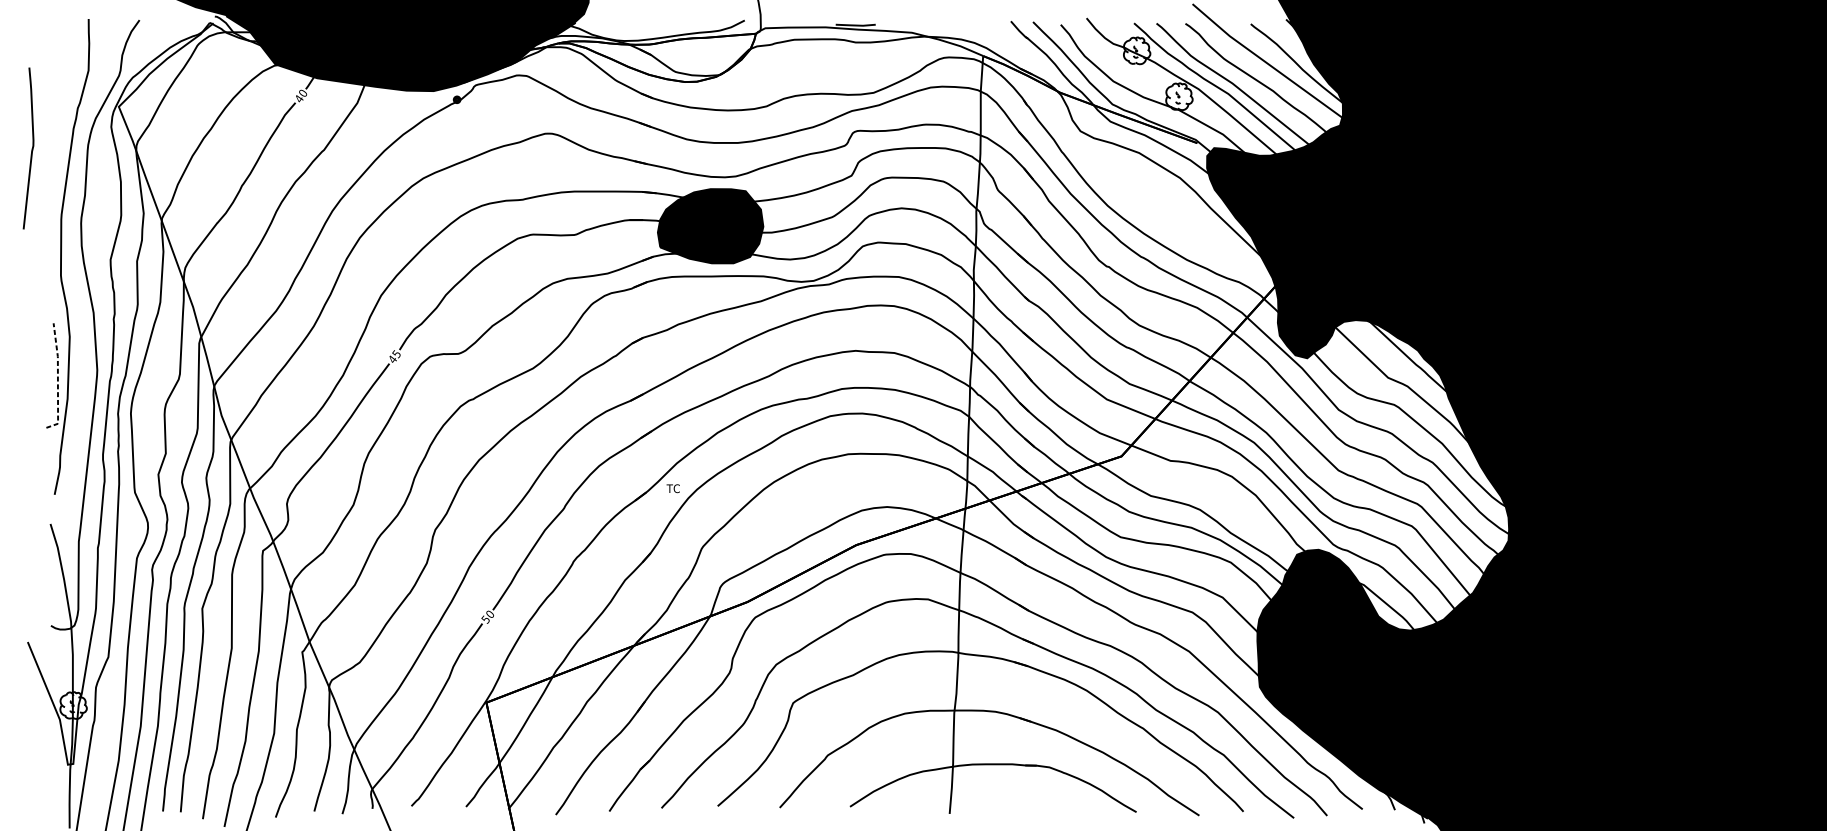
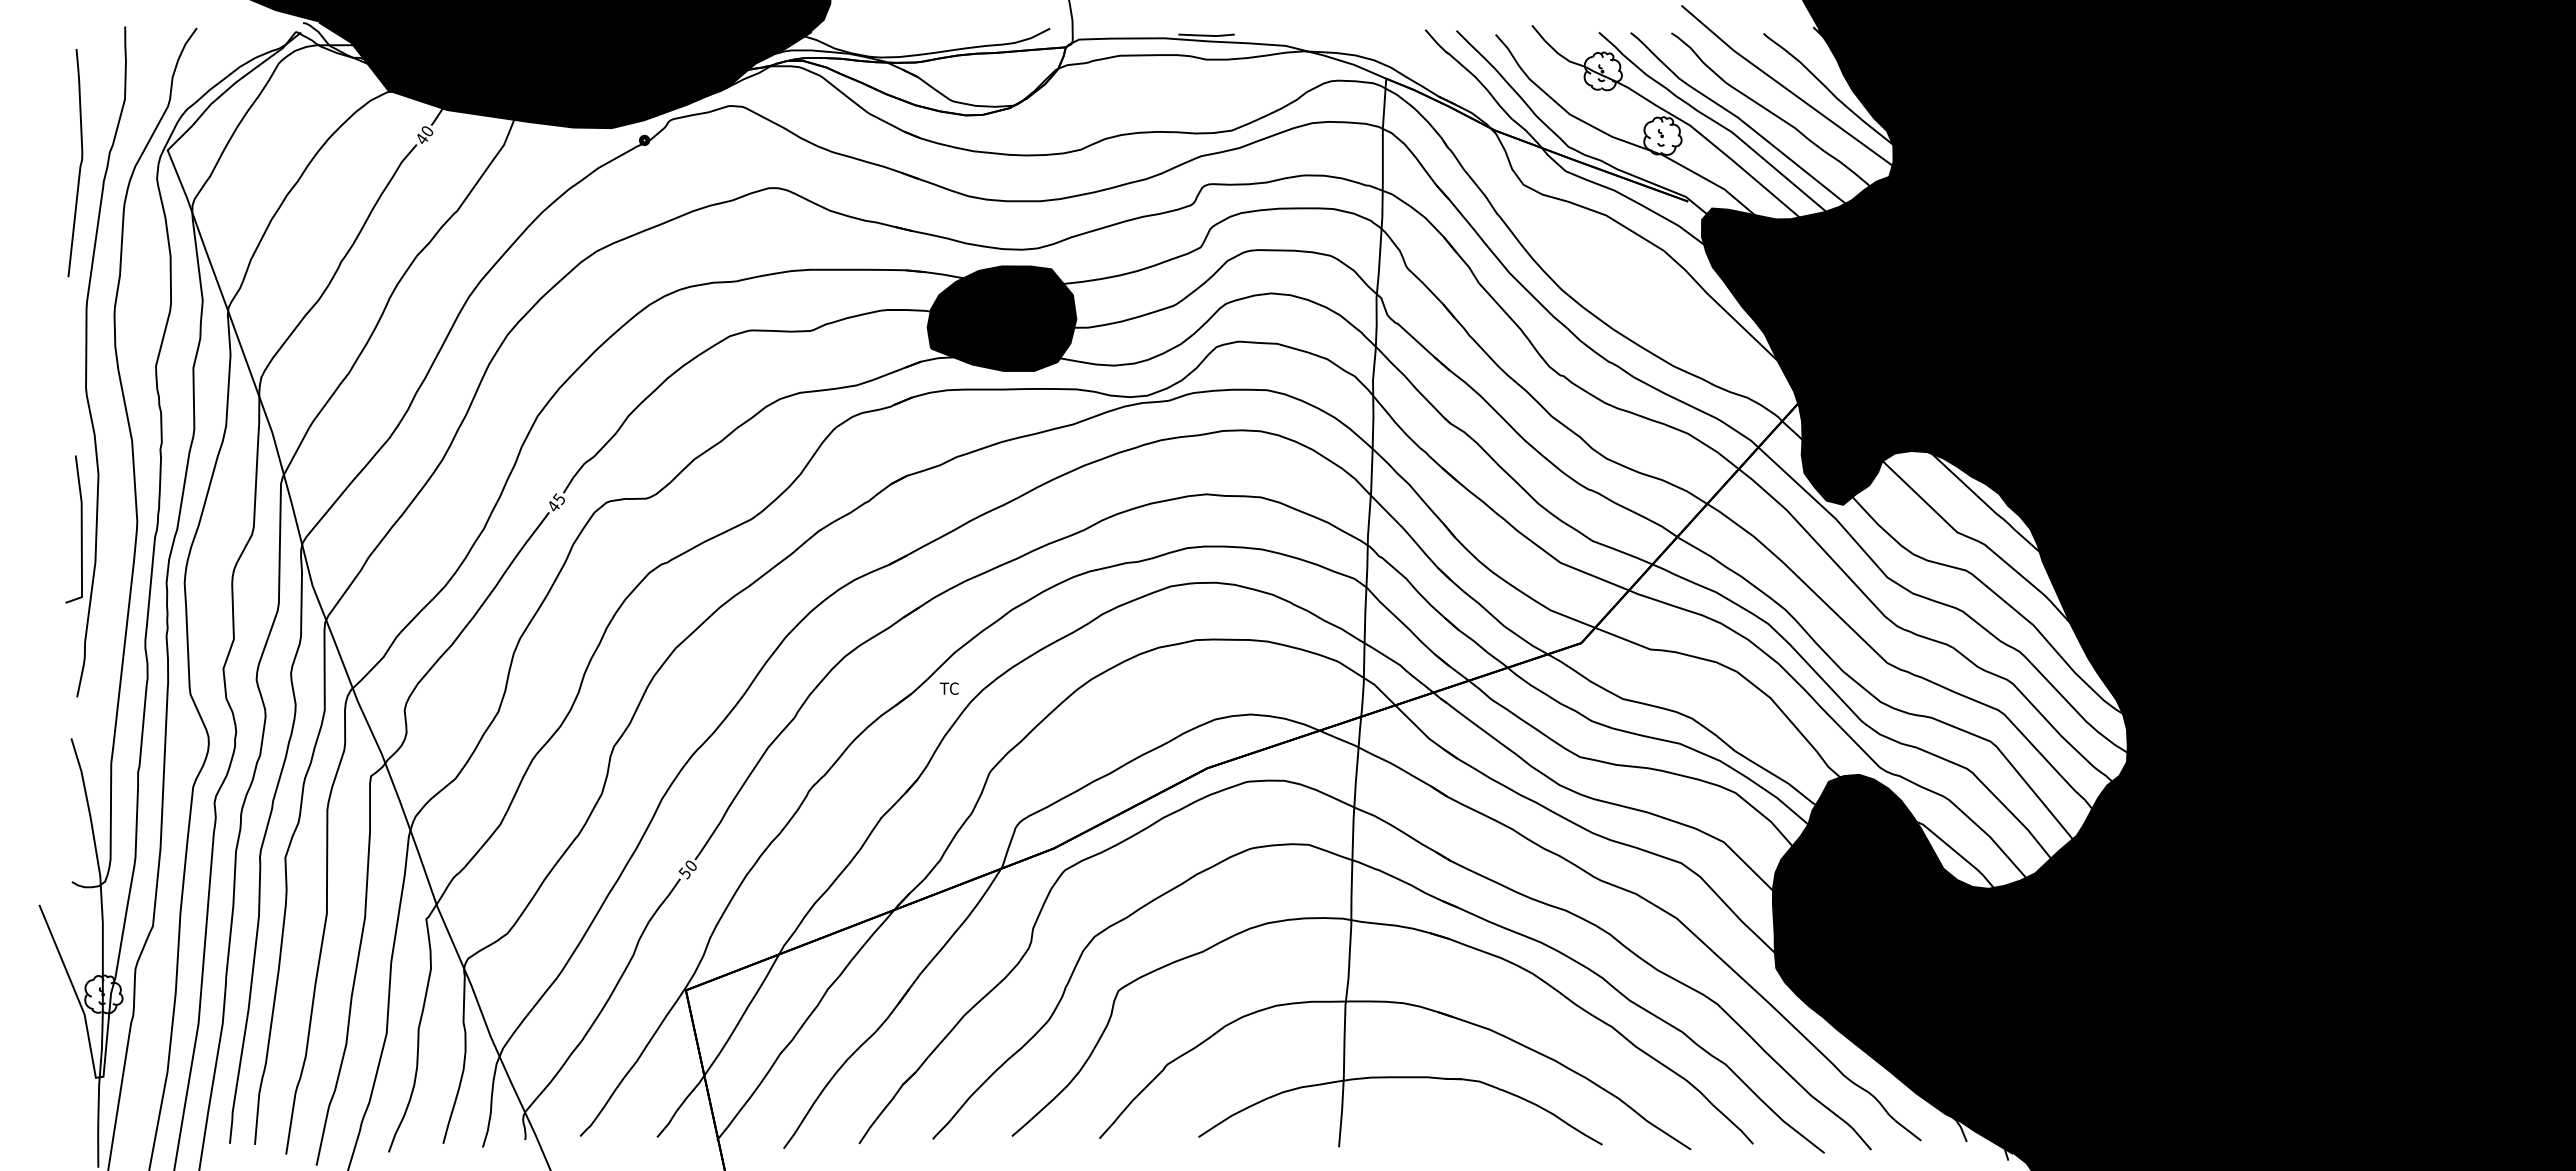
curve: (31, 150) -> (79, 165), moved
line: (57, 379) -> (81, 534), dashed -> solid

